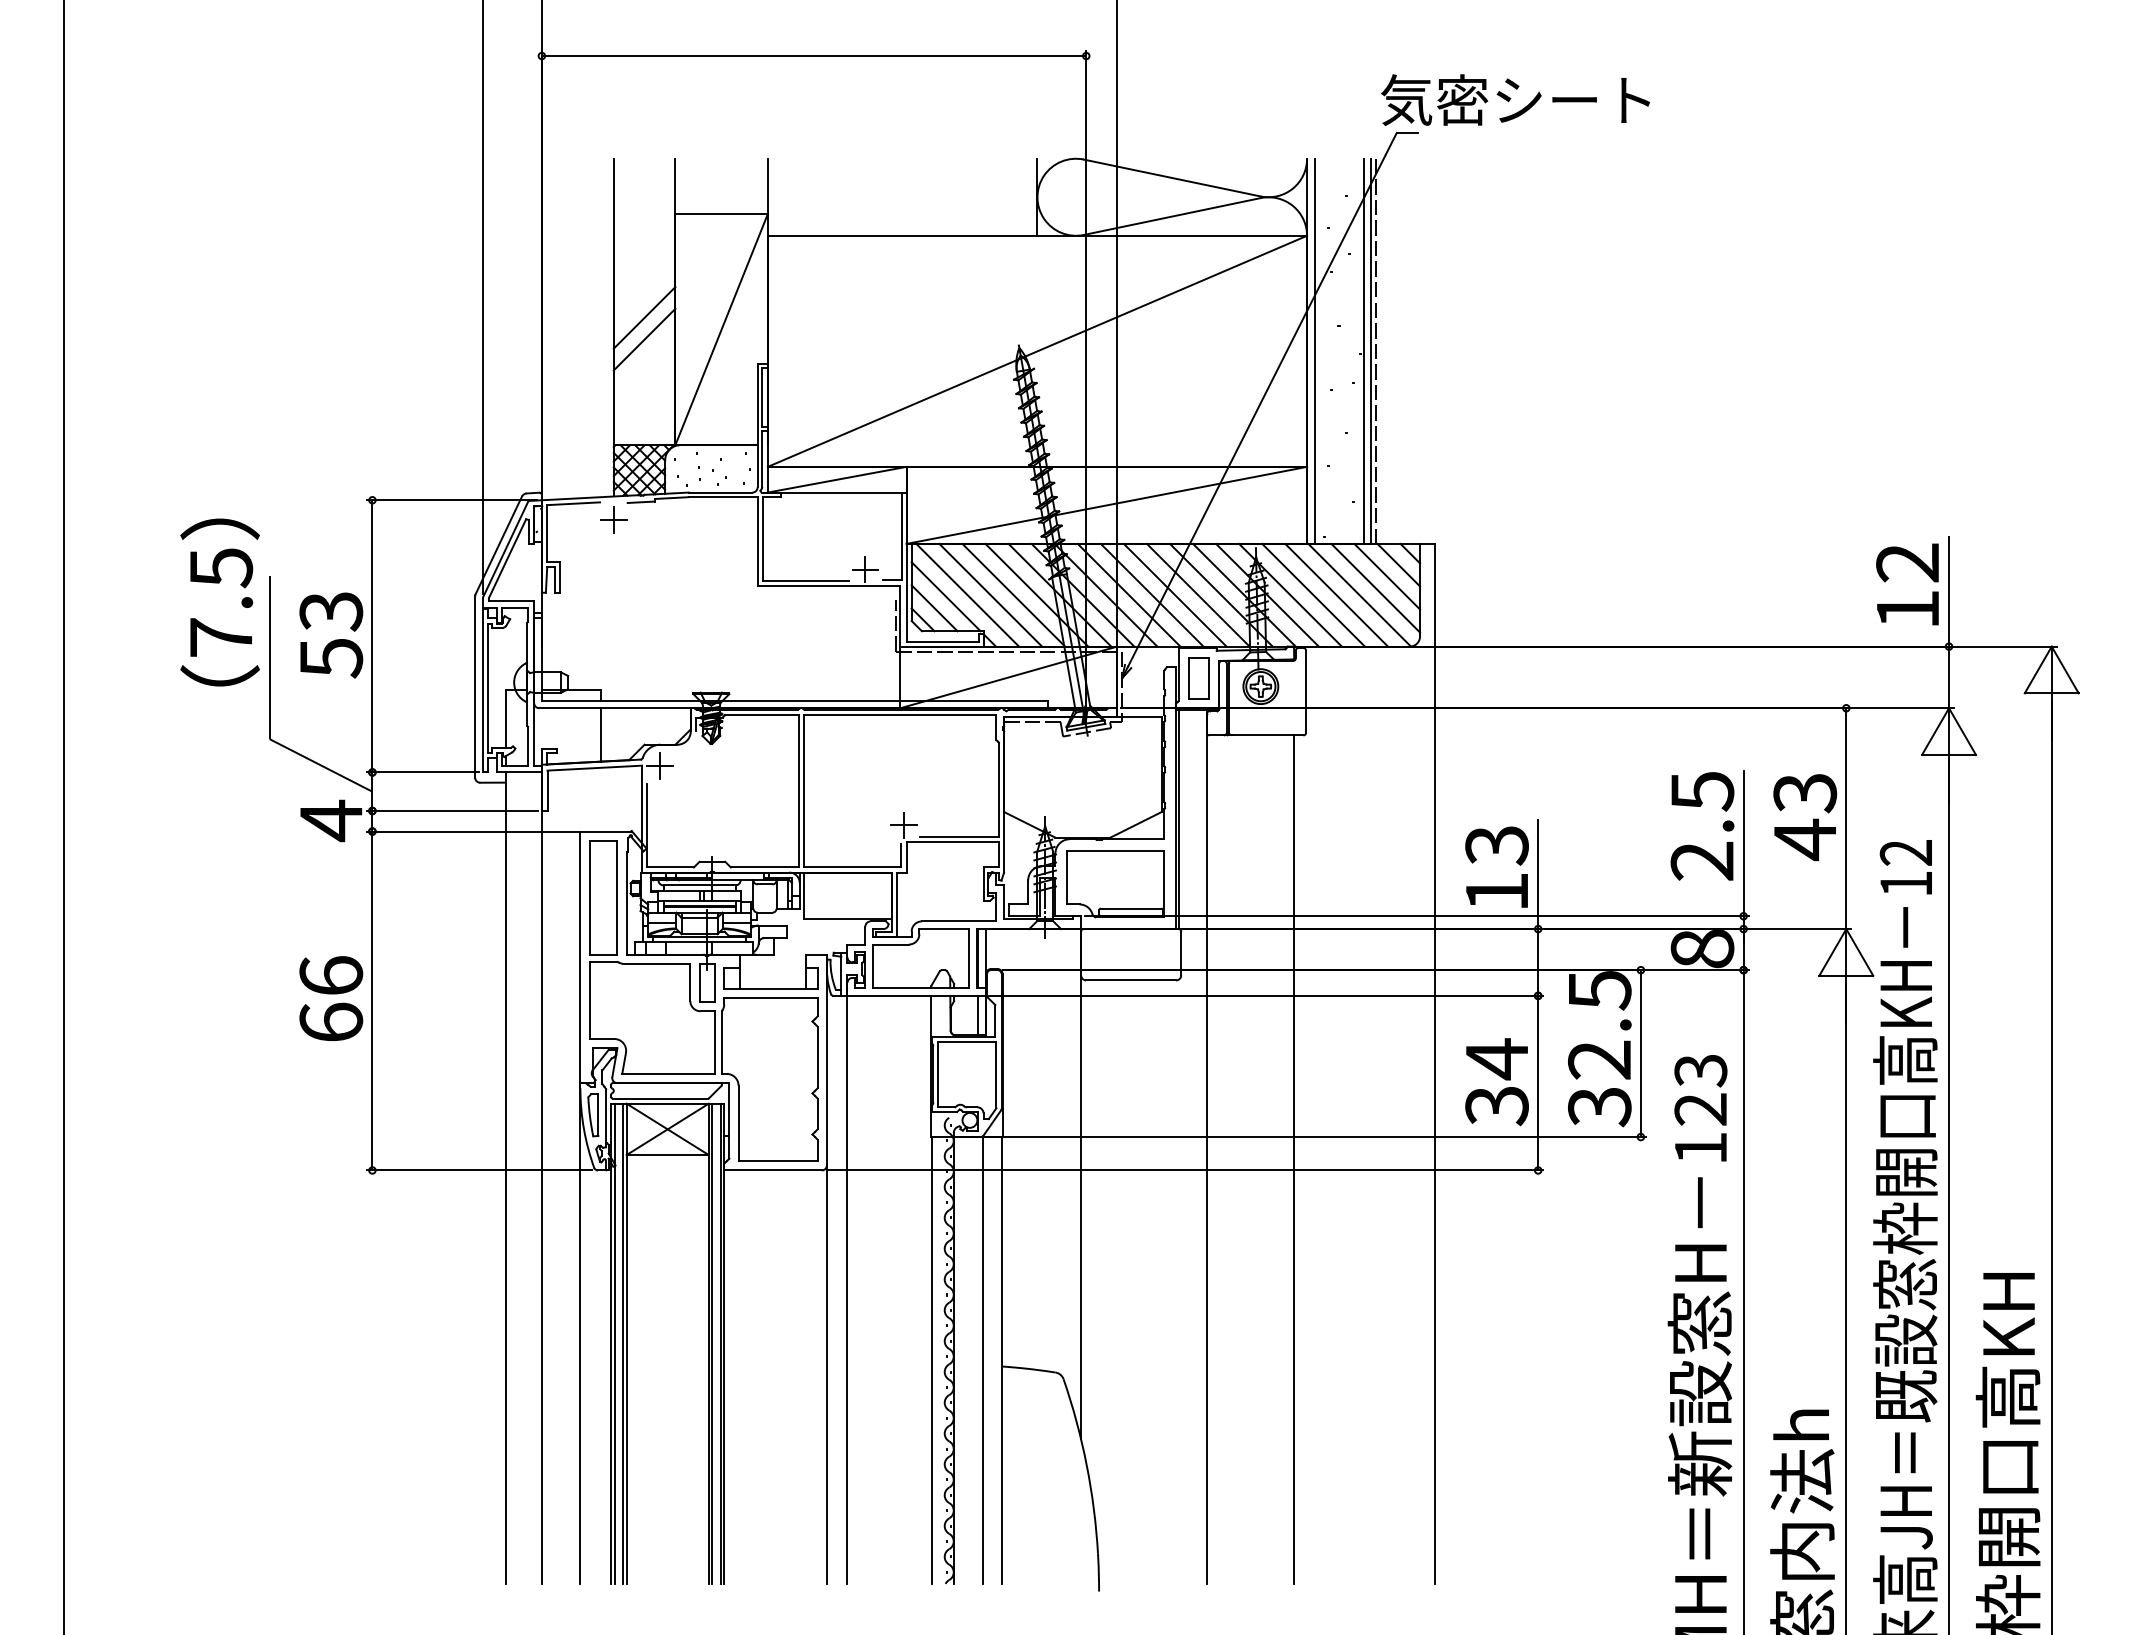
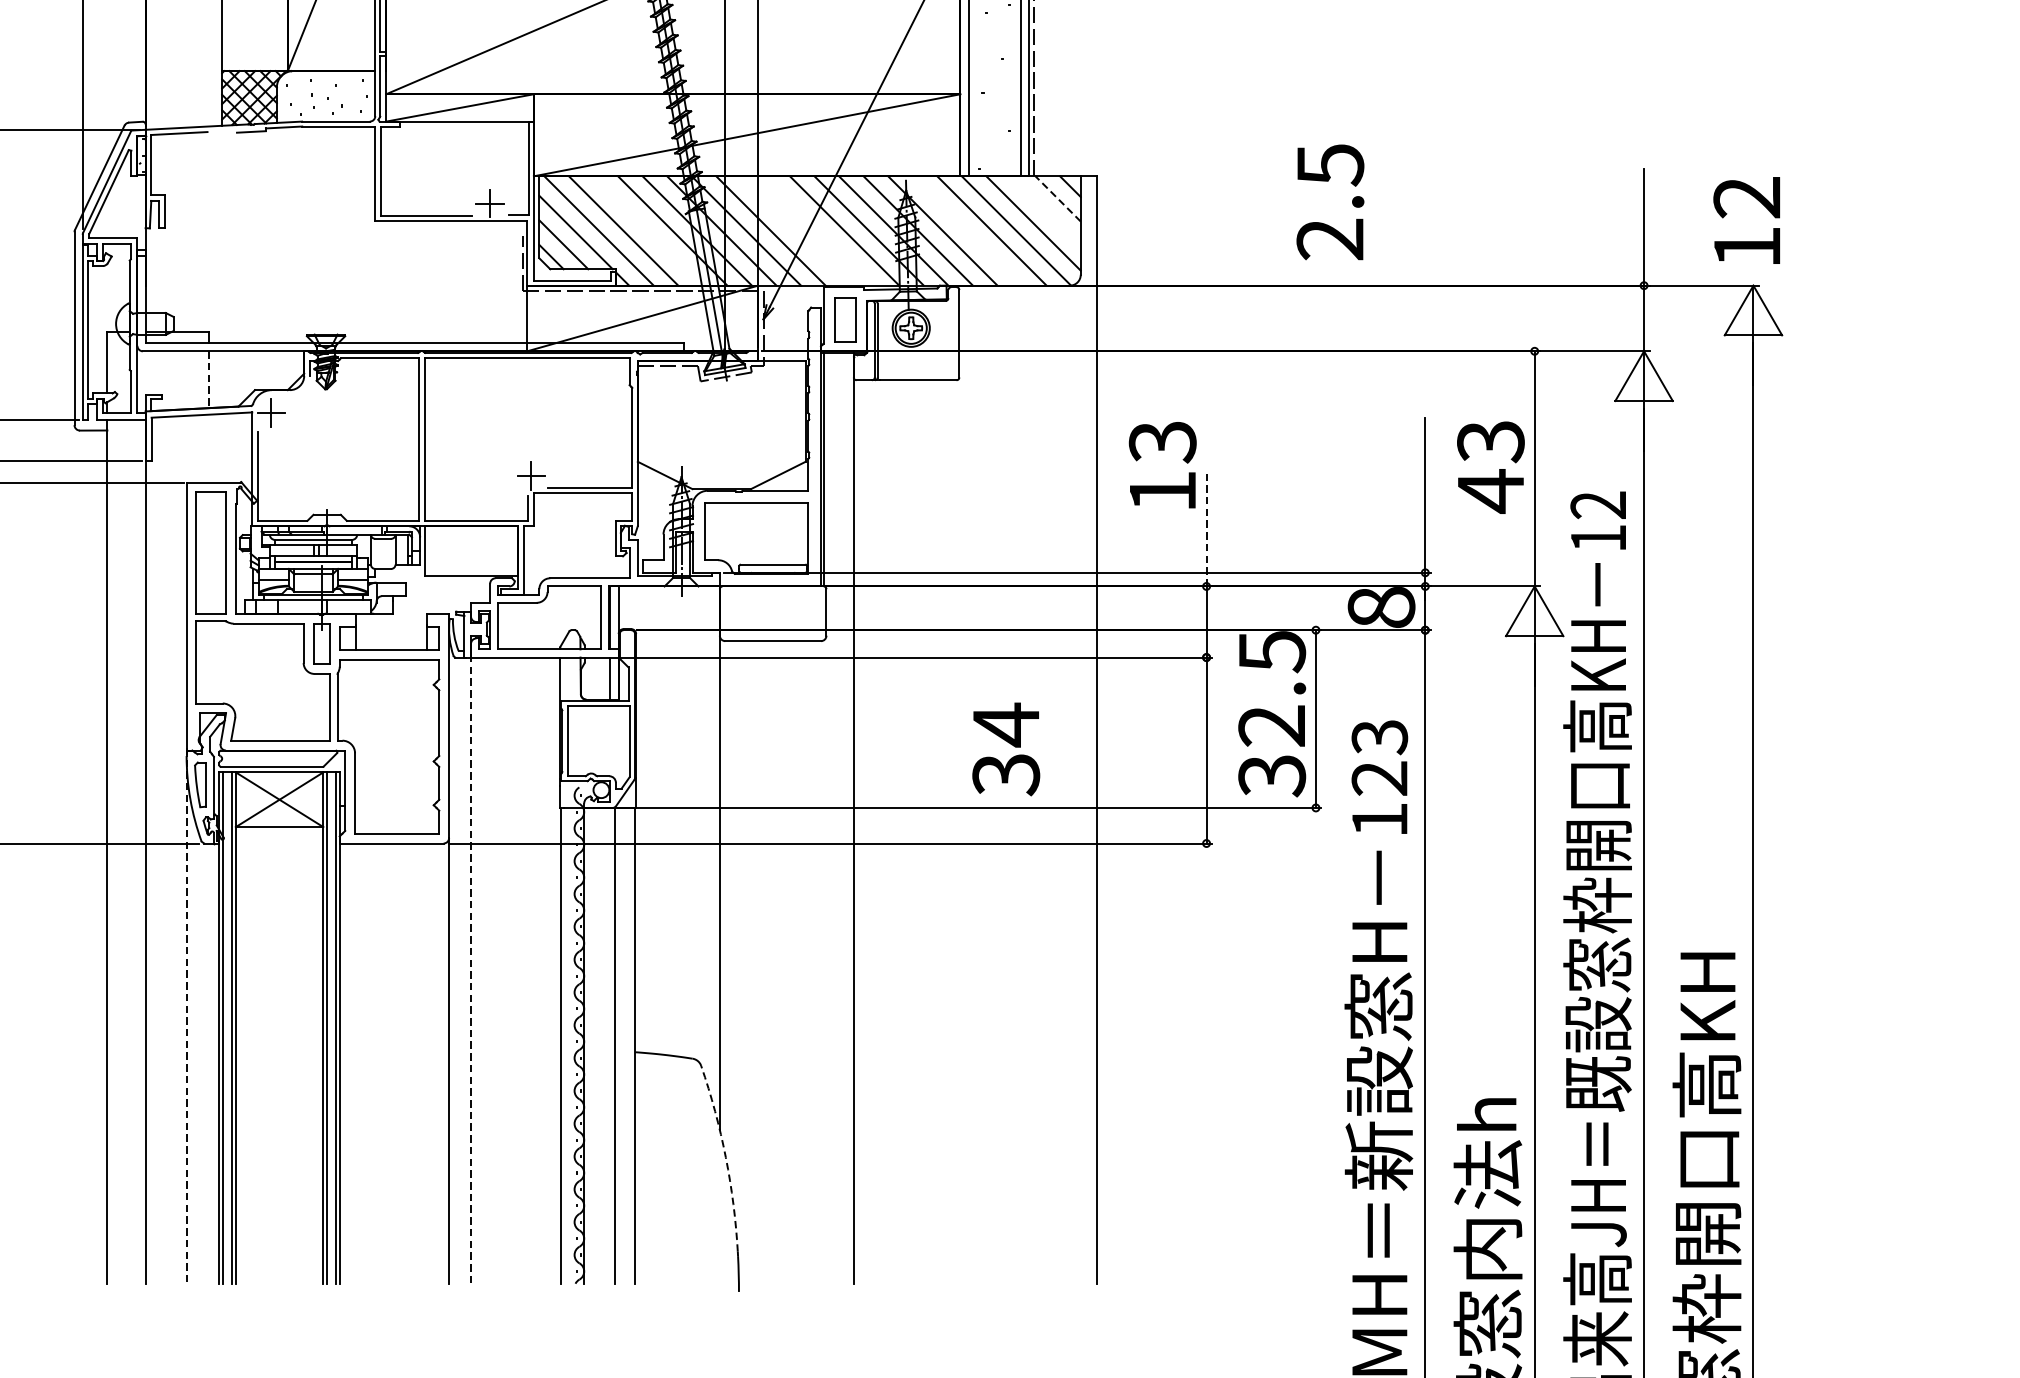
part: (613, 519) -> (221, 150), removed
line: (1398, 564) -> (1057, 198), solid -> dashed
line: (1387, 576) -> (1046, 210), removed
text: (1907, 584) -> (1746, 220), moved
line: (1013, 594) -> (647, 230), removed
line: (1151, 594) -> (794, 230), removed
line: (1174, 594) -> (819, 230), removed
line: (1313, 594) -> (967, 230), removed
line: (600, 734) -> (208, 379), solid -> dashed
text: (1702, 826) -> (1330, 202), moved
text: (1496, 866) -> (1162, 464), moved
line: (1538, 874) -> (1206, 528), solid -> dashed
text: (1496, 1082) -> (1005, 749), moved
line: (1294, 1159) -> (947, 831), removed
line: (847, 1289) -> (471, 970), solid -> dashed
line: (580, 1332) -> (186, 1016), solid -> dashed
arc: (1086, 1465) -> (725, 1157), solid -> dashed

